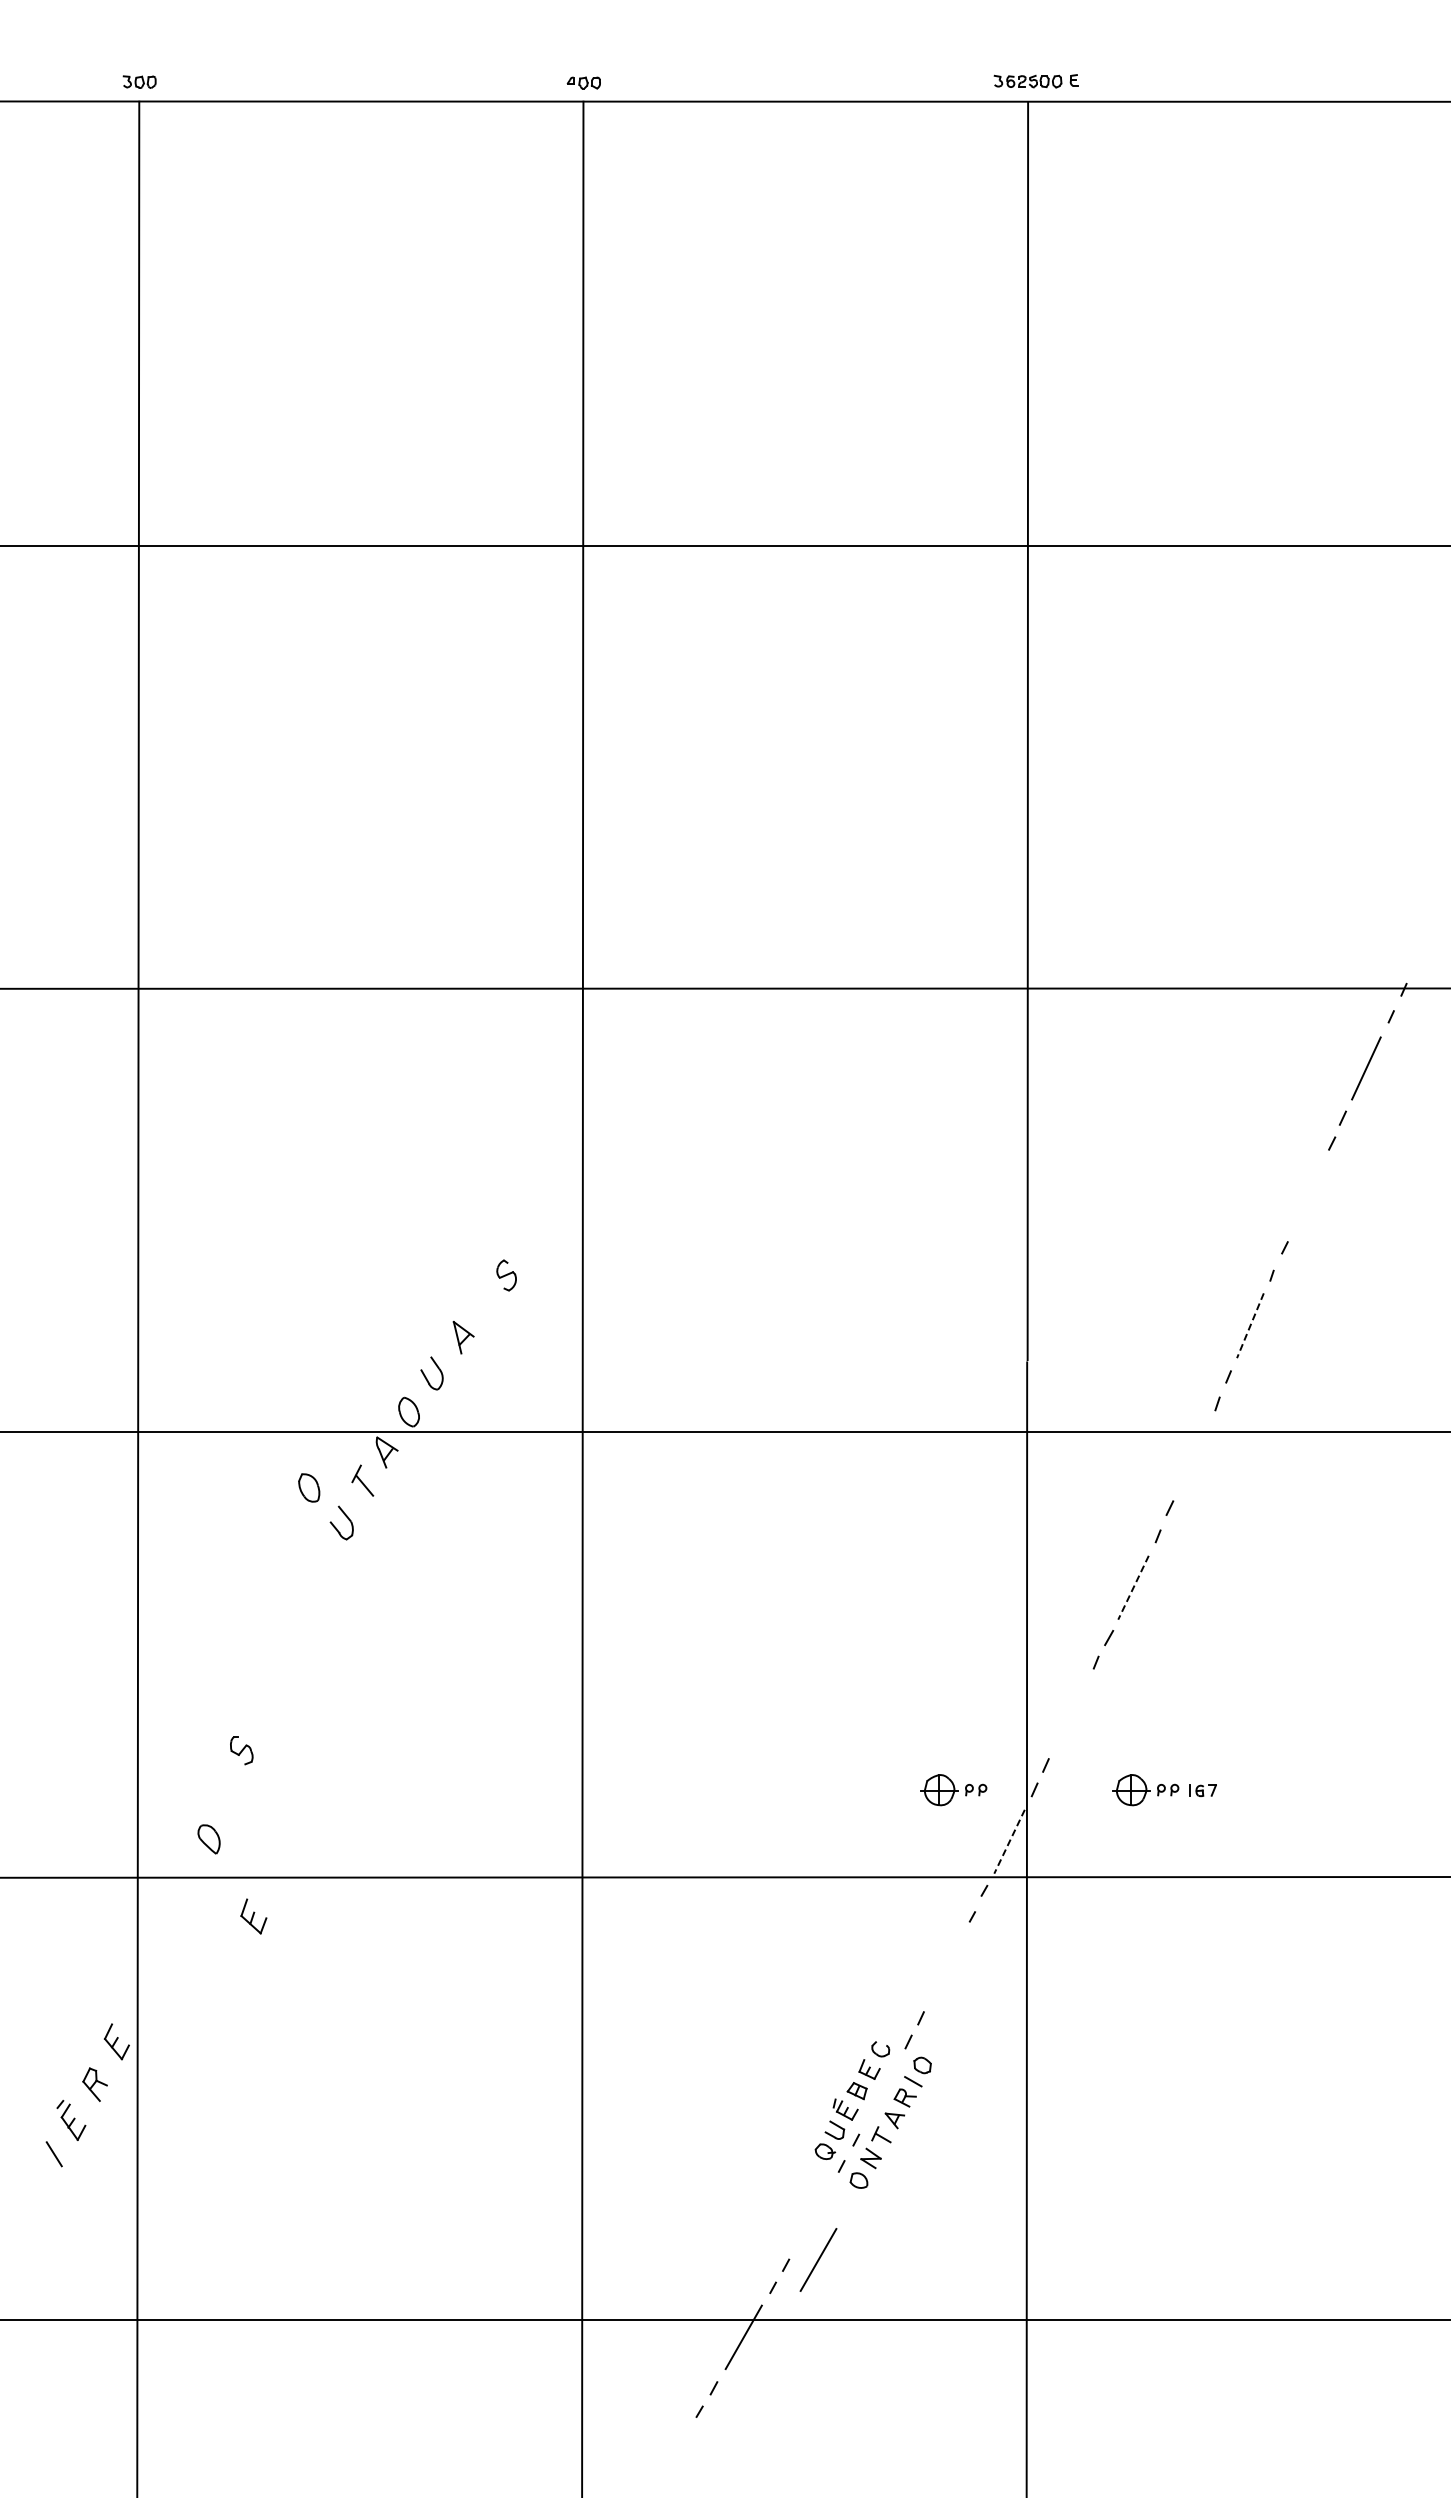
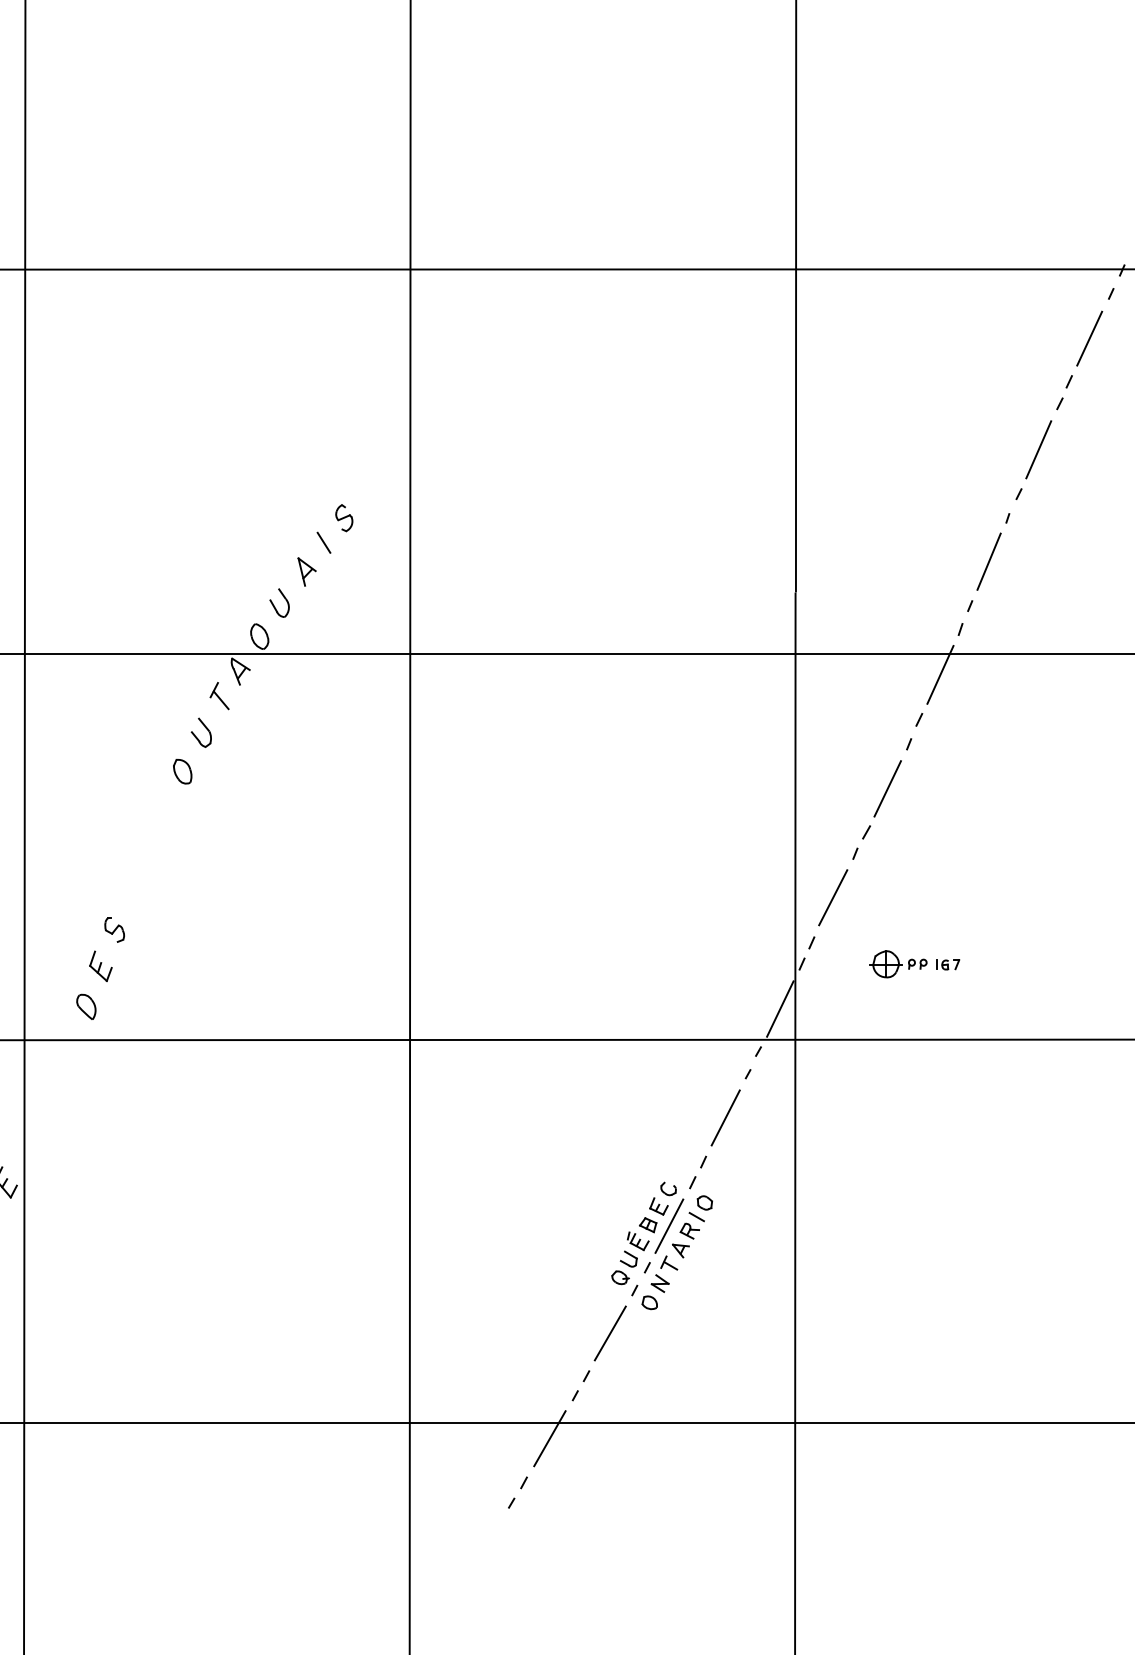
line: (1307, 1196) -> (1038, 449), added
line: (482, 1303) -> (323, 542), added
line: (1250, 1326) -> (989, 562), dashed -> solid
line: (1194, 1455) -> (940, 674), added
part: (309, 1487) -> (182, 771), moved
line: (1133, 1588) -> (887, 789), dashed -> solid
line: (1070, 1713) -> (833, 897), added
part: (953, 1790) -> (731, 964), removed
line: (1009, 1842) -> (780, 1009), dashed -> solid
part: (253, 1916) -> (100, 966), moved
line: (946, 1967) -> (725, 1118), added
line: (881, 2092) -> (669, 1226), added
line: (818, 2259) -> (610, 1333), moved

